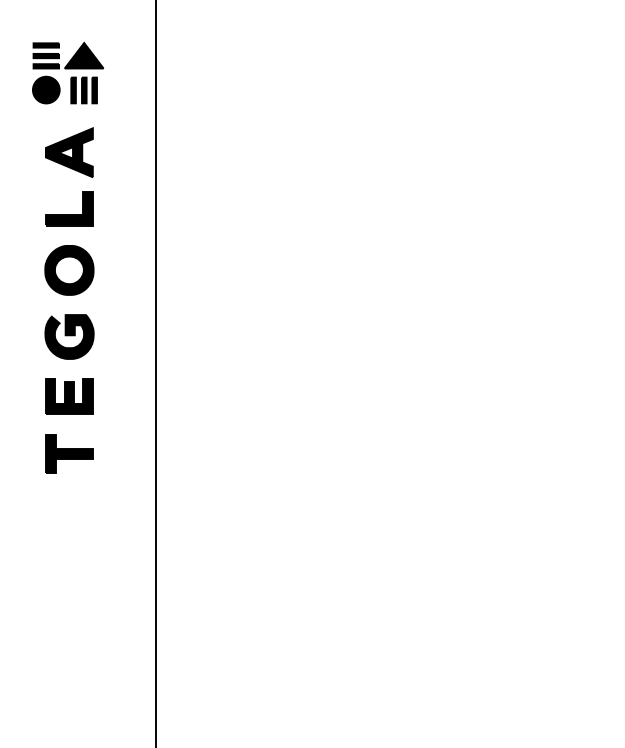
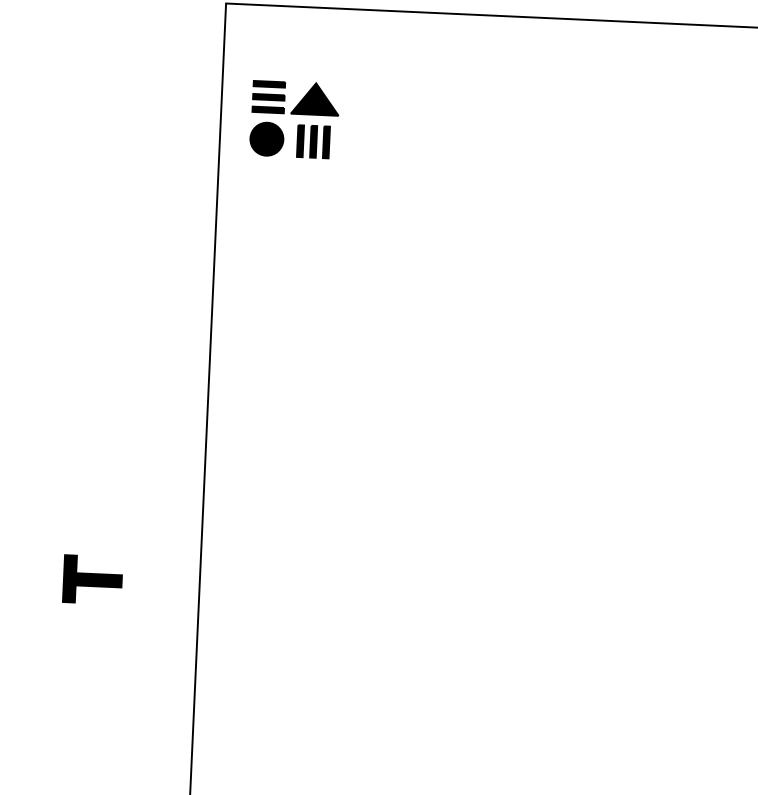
part: (67, 72) -> (293, 118), moved
part: (69, 270) -> (103, 354), removed

